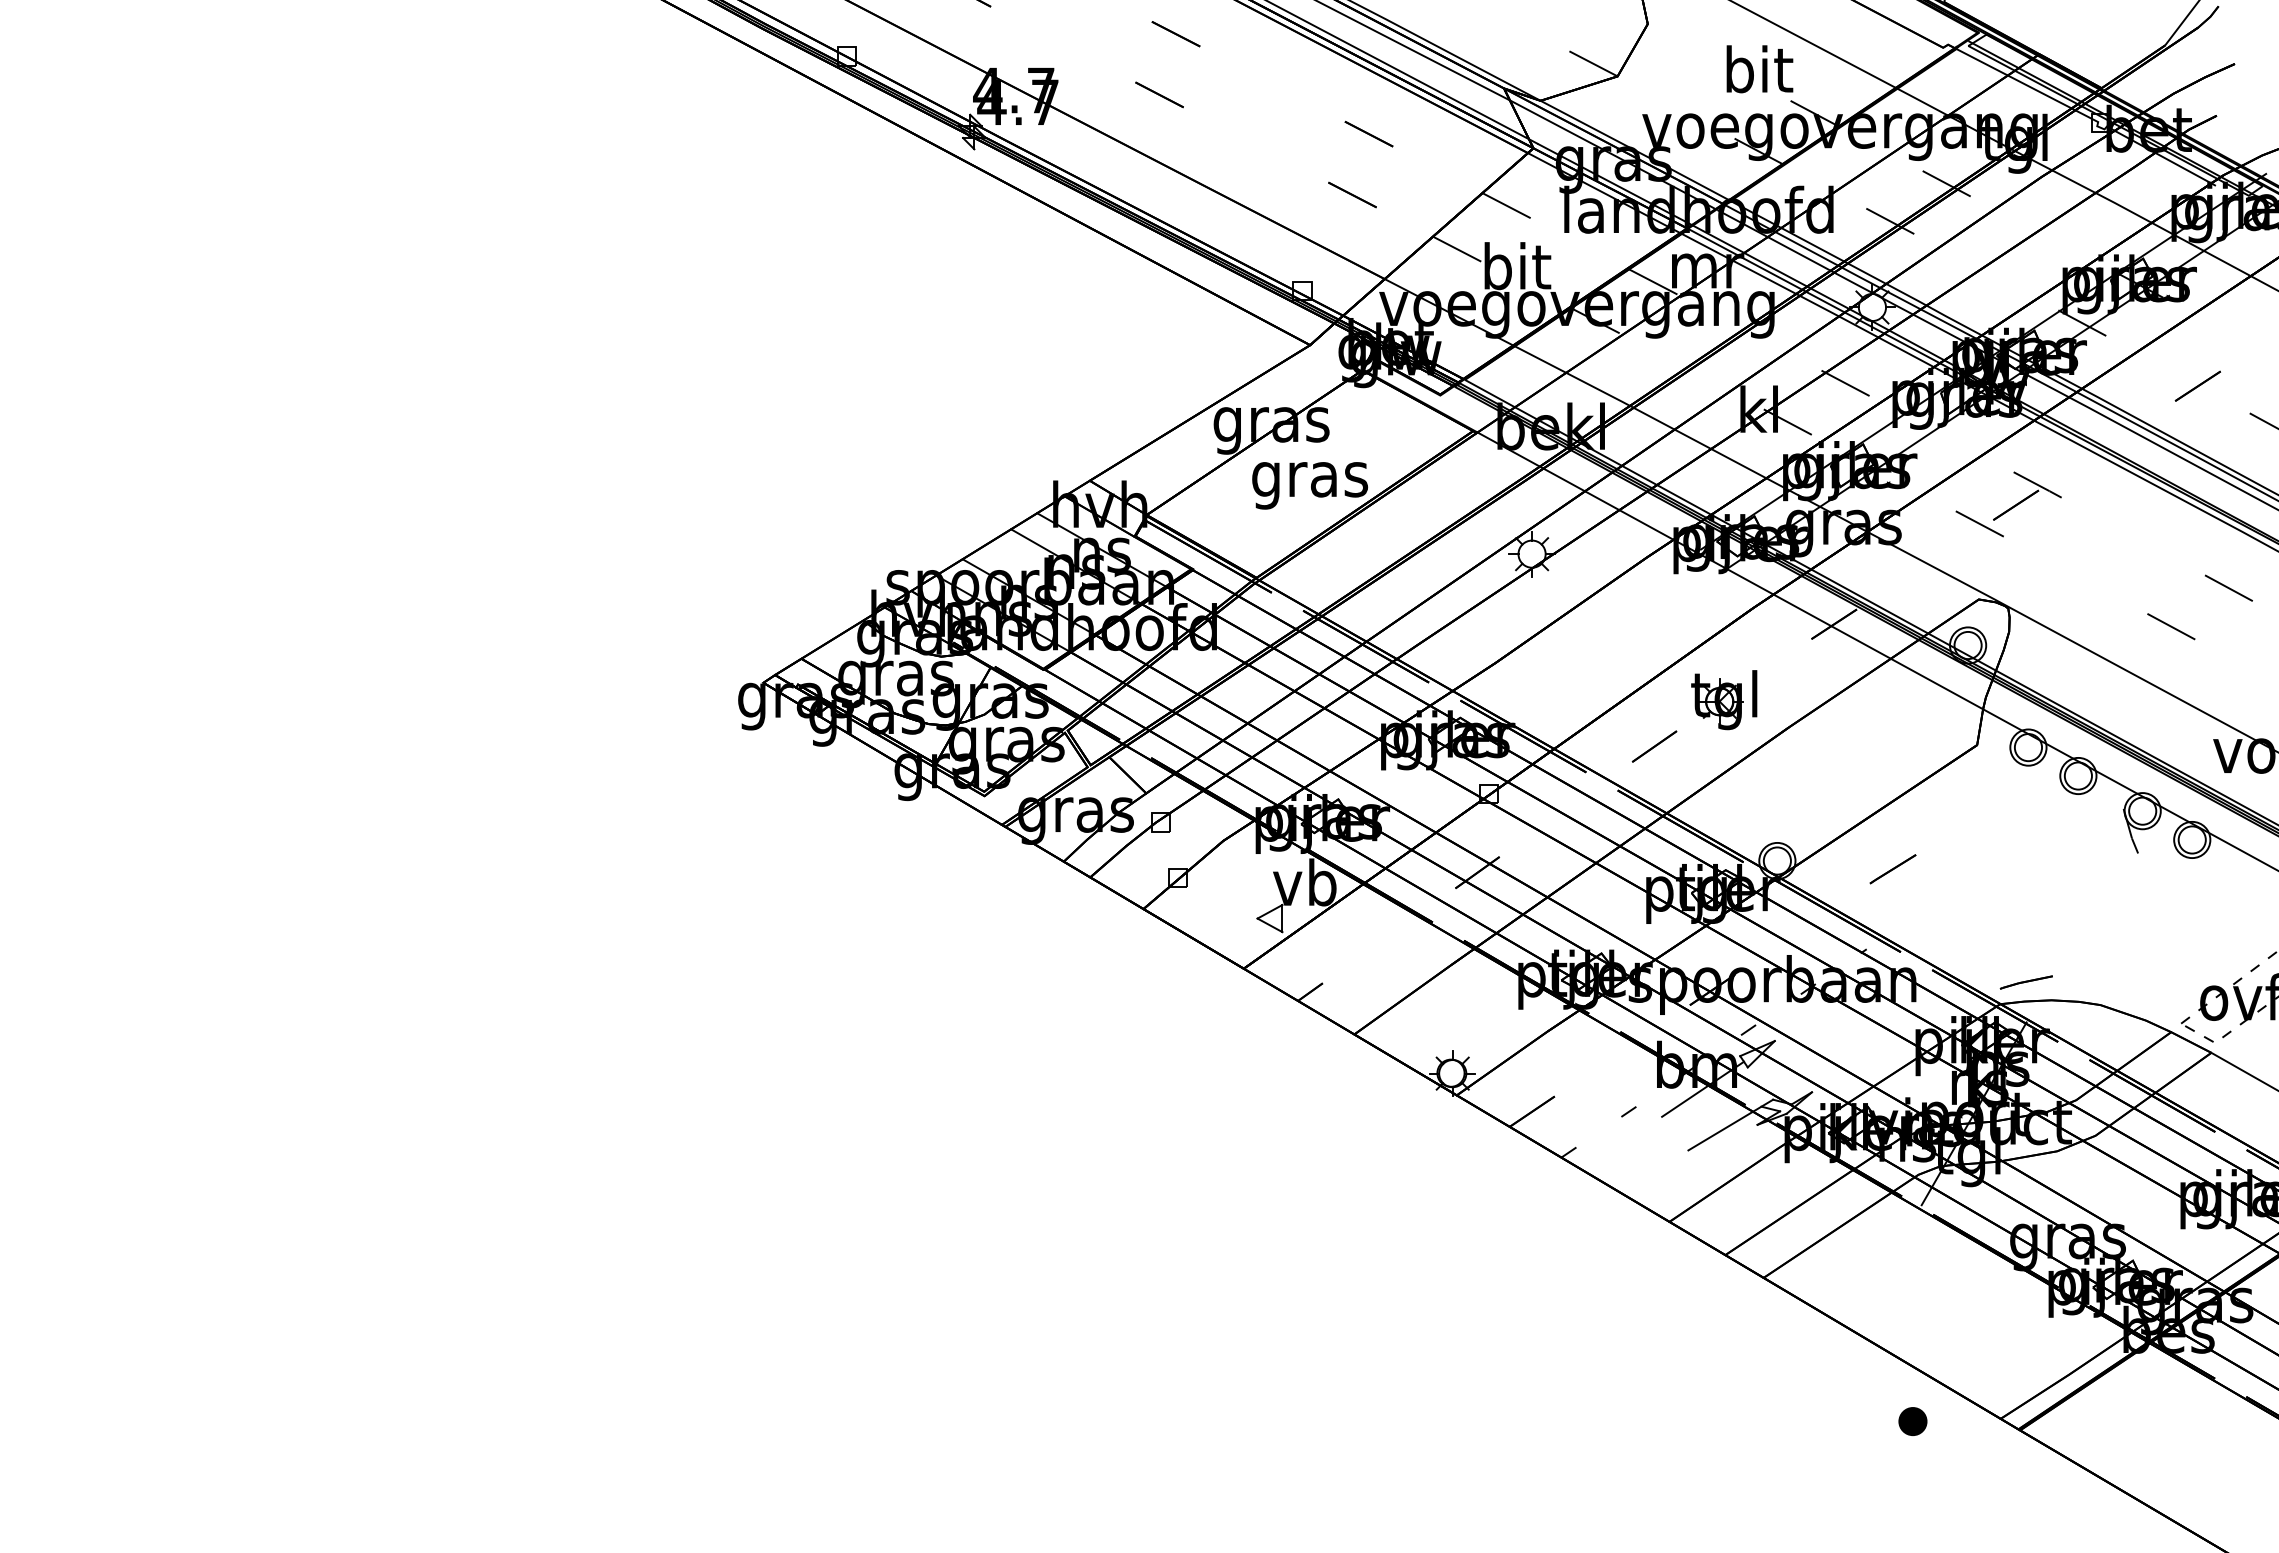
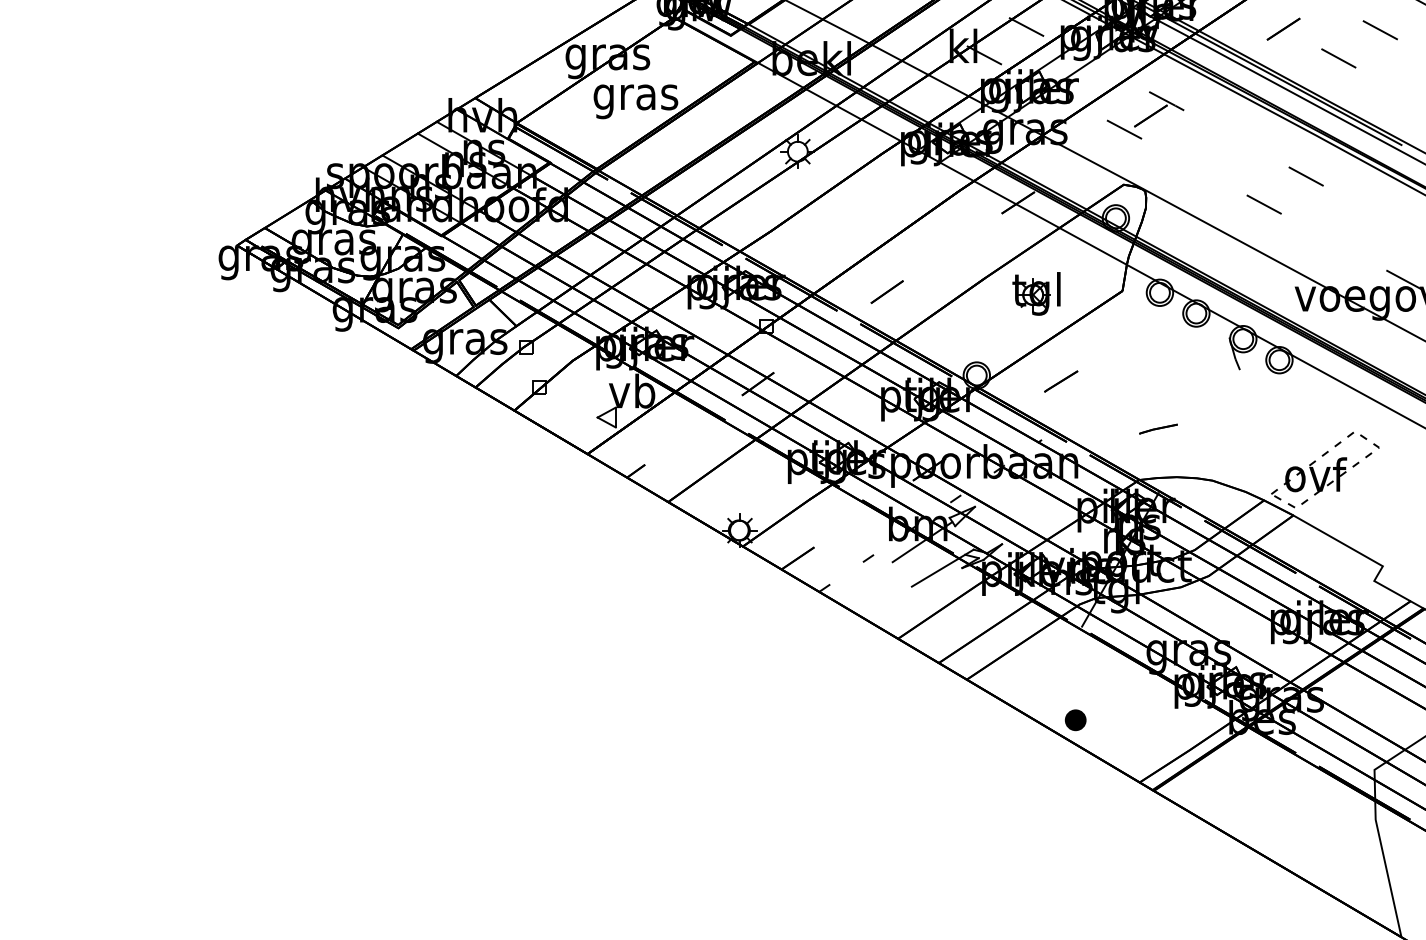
part: (1724, 700) -> (1036, 294), moved
part: (2025, 982) -> (1157, 429), moved
part: (1912, 1421) -> (1075, 720), moved

